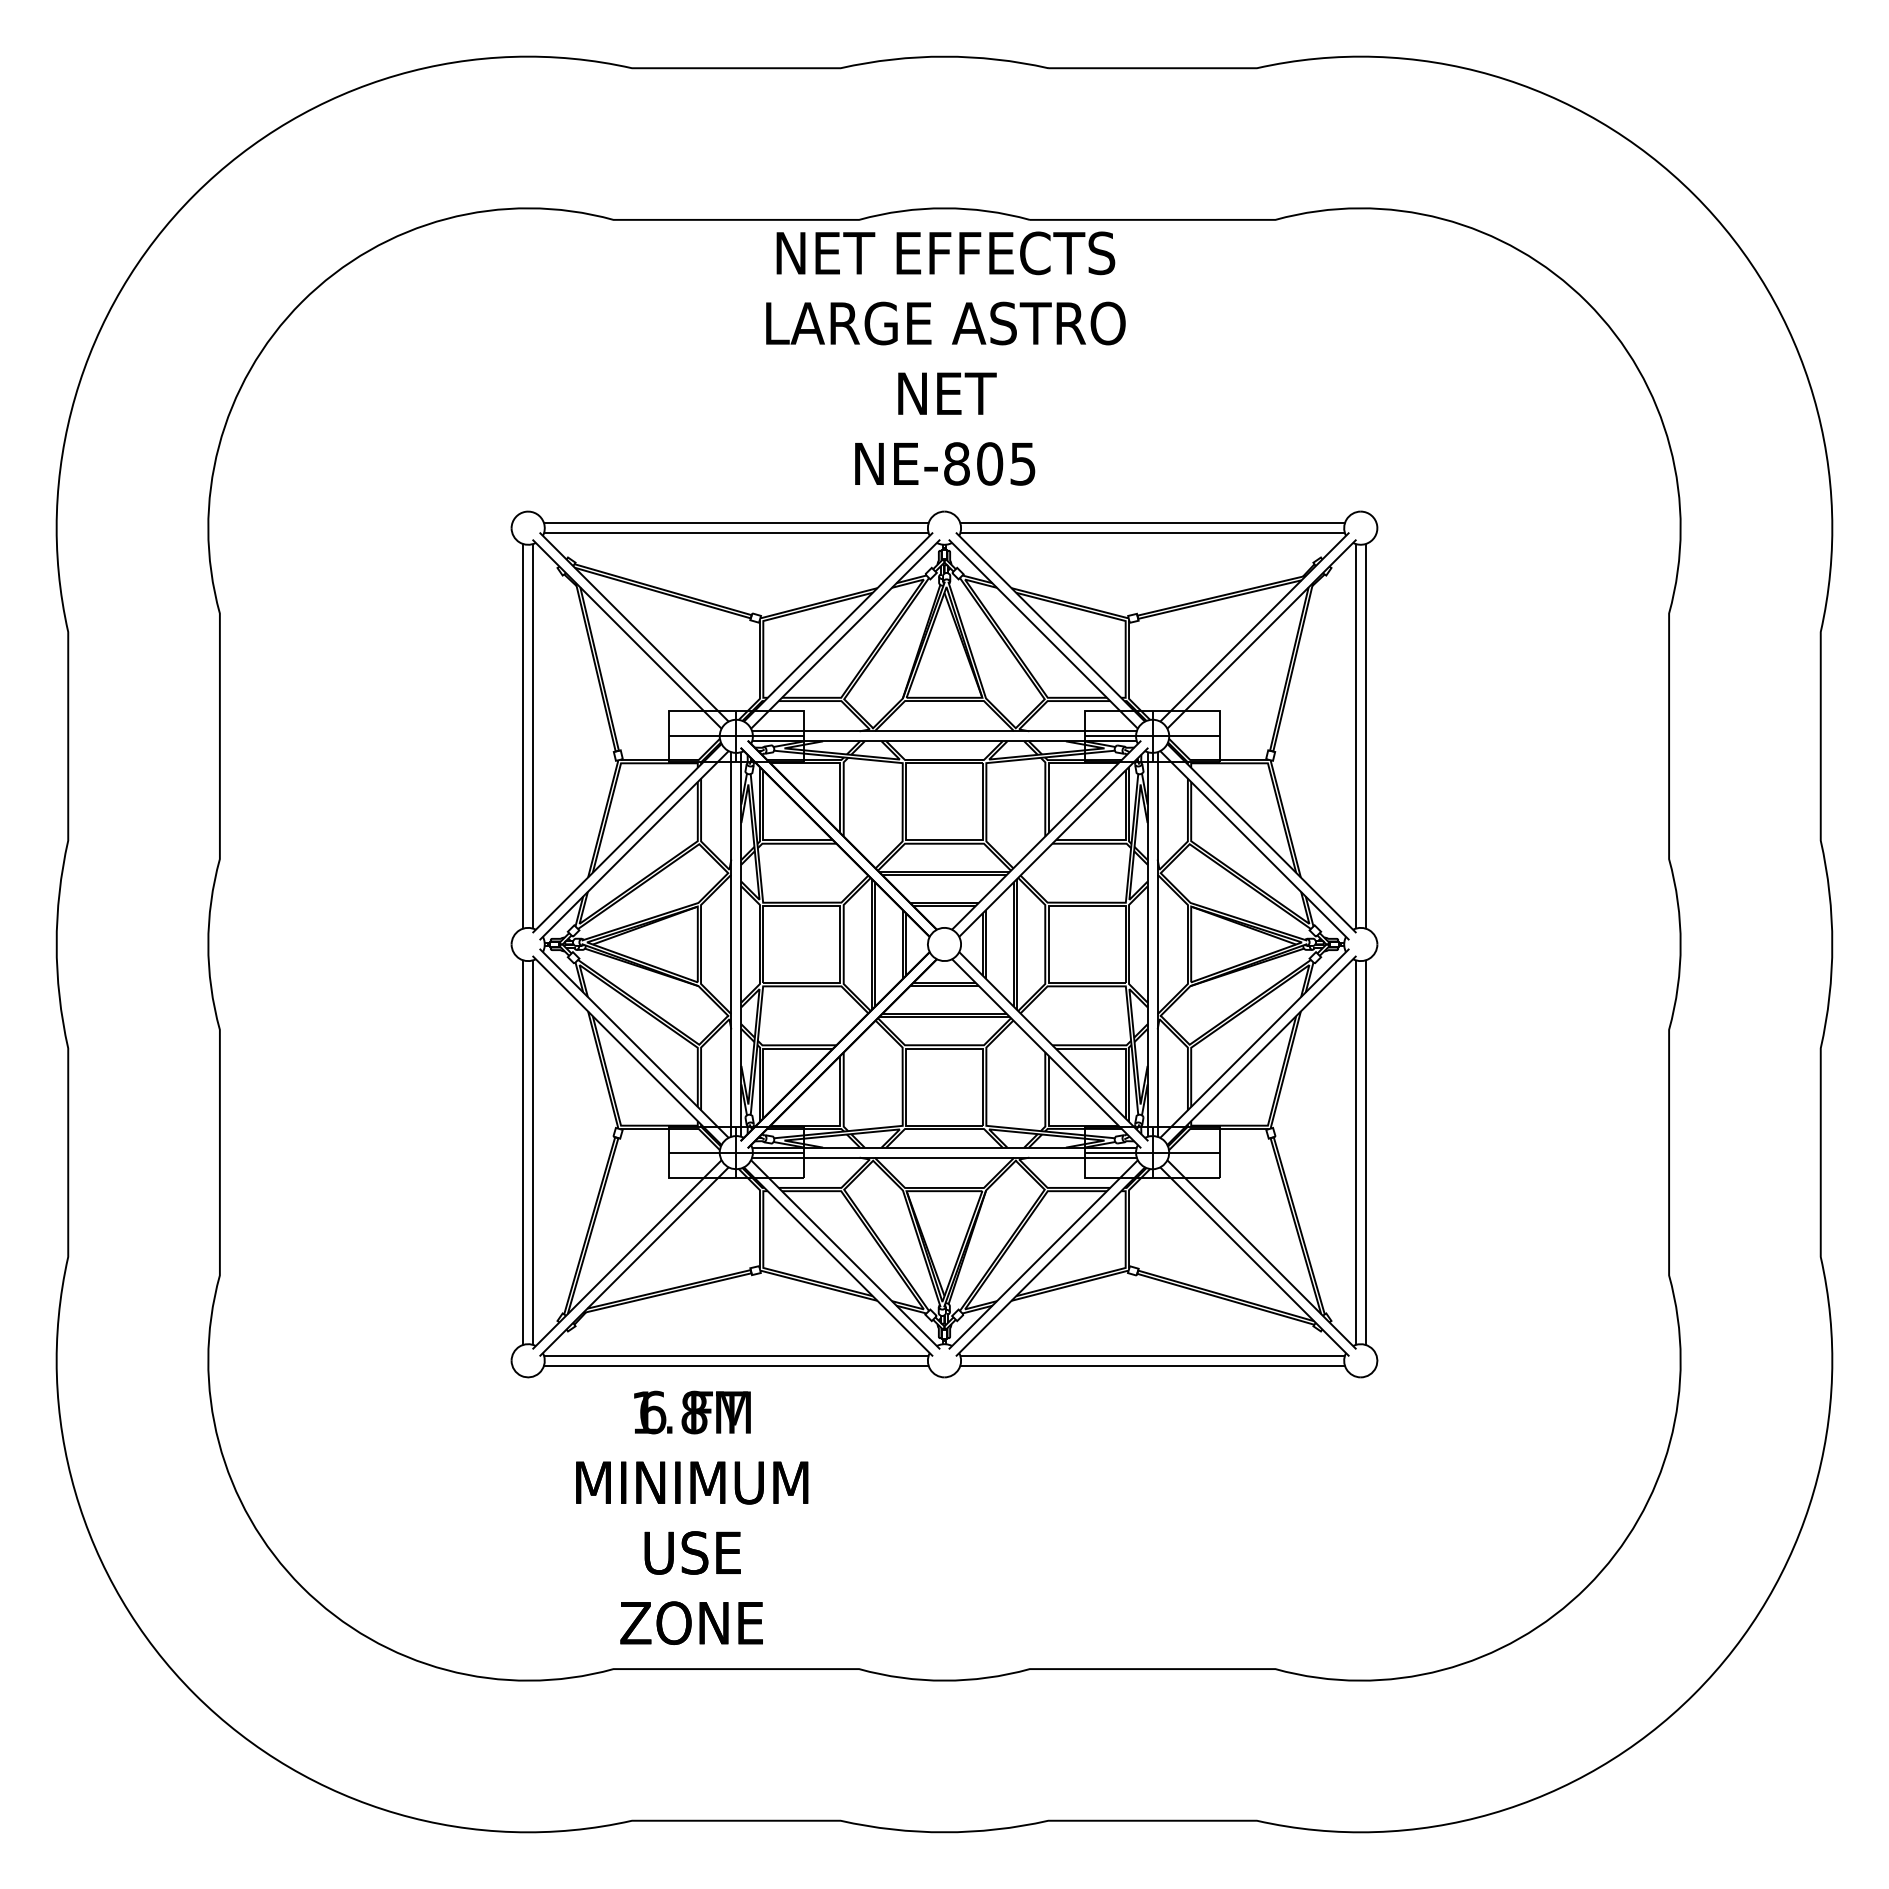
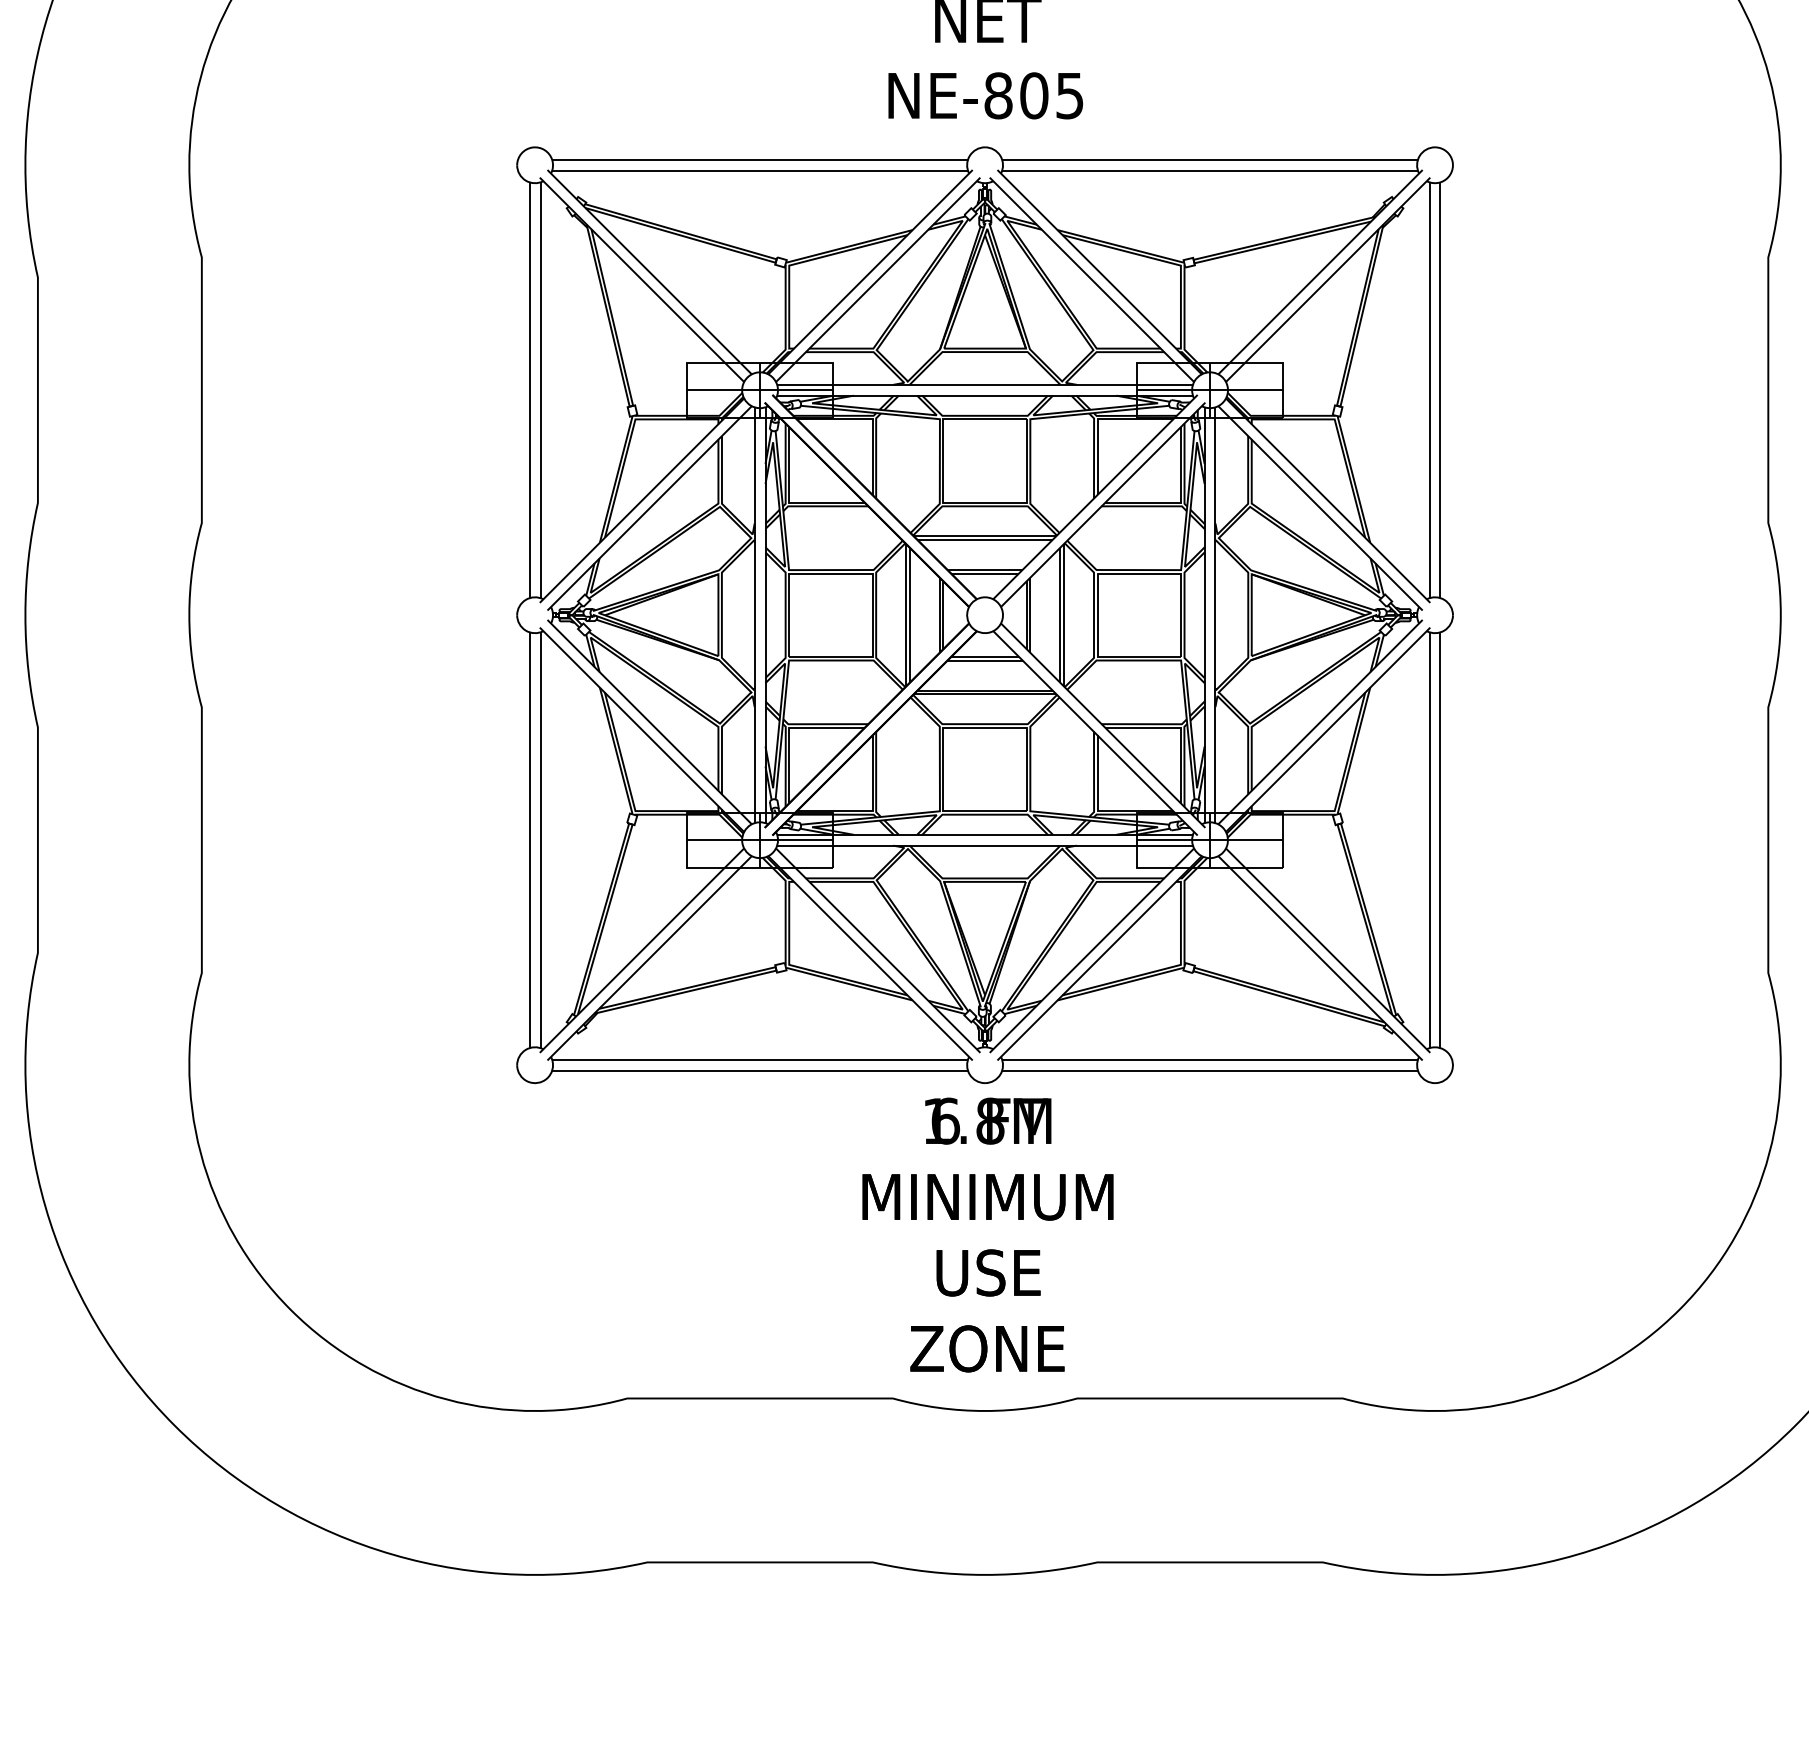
text: (692, 1517) -> (988, 1234), moved

